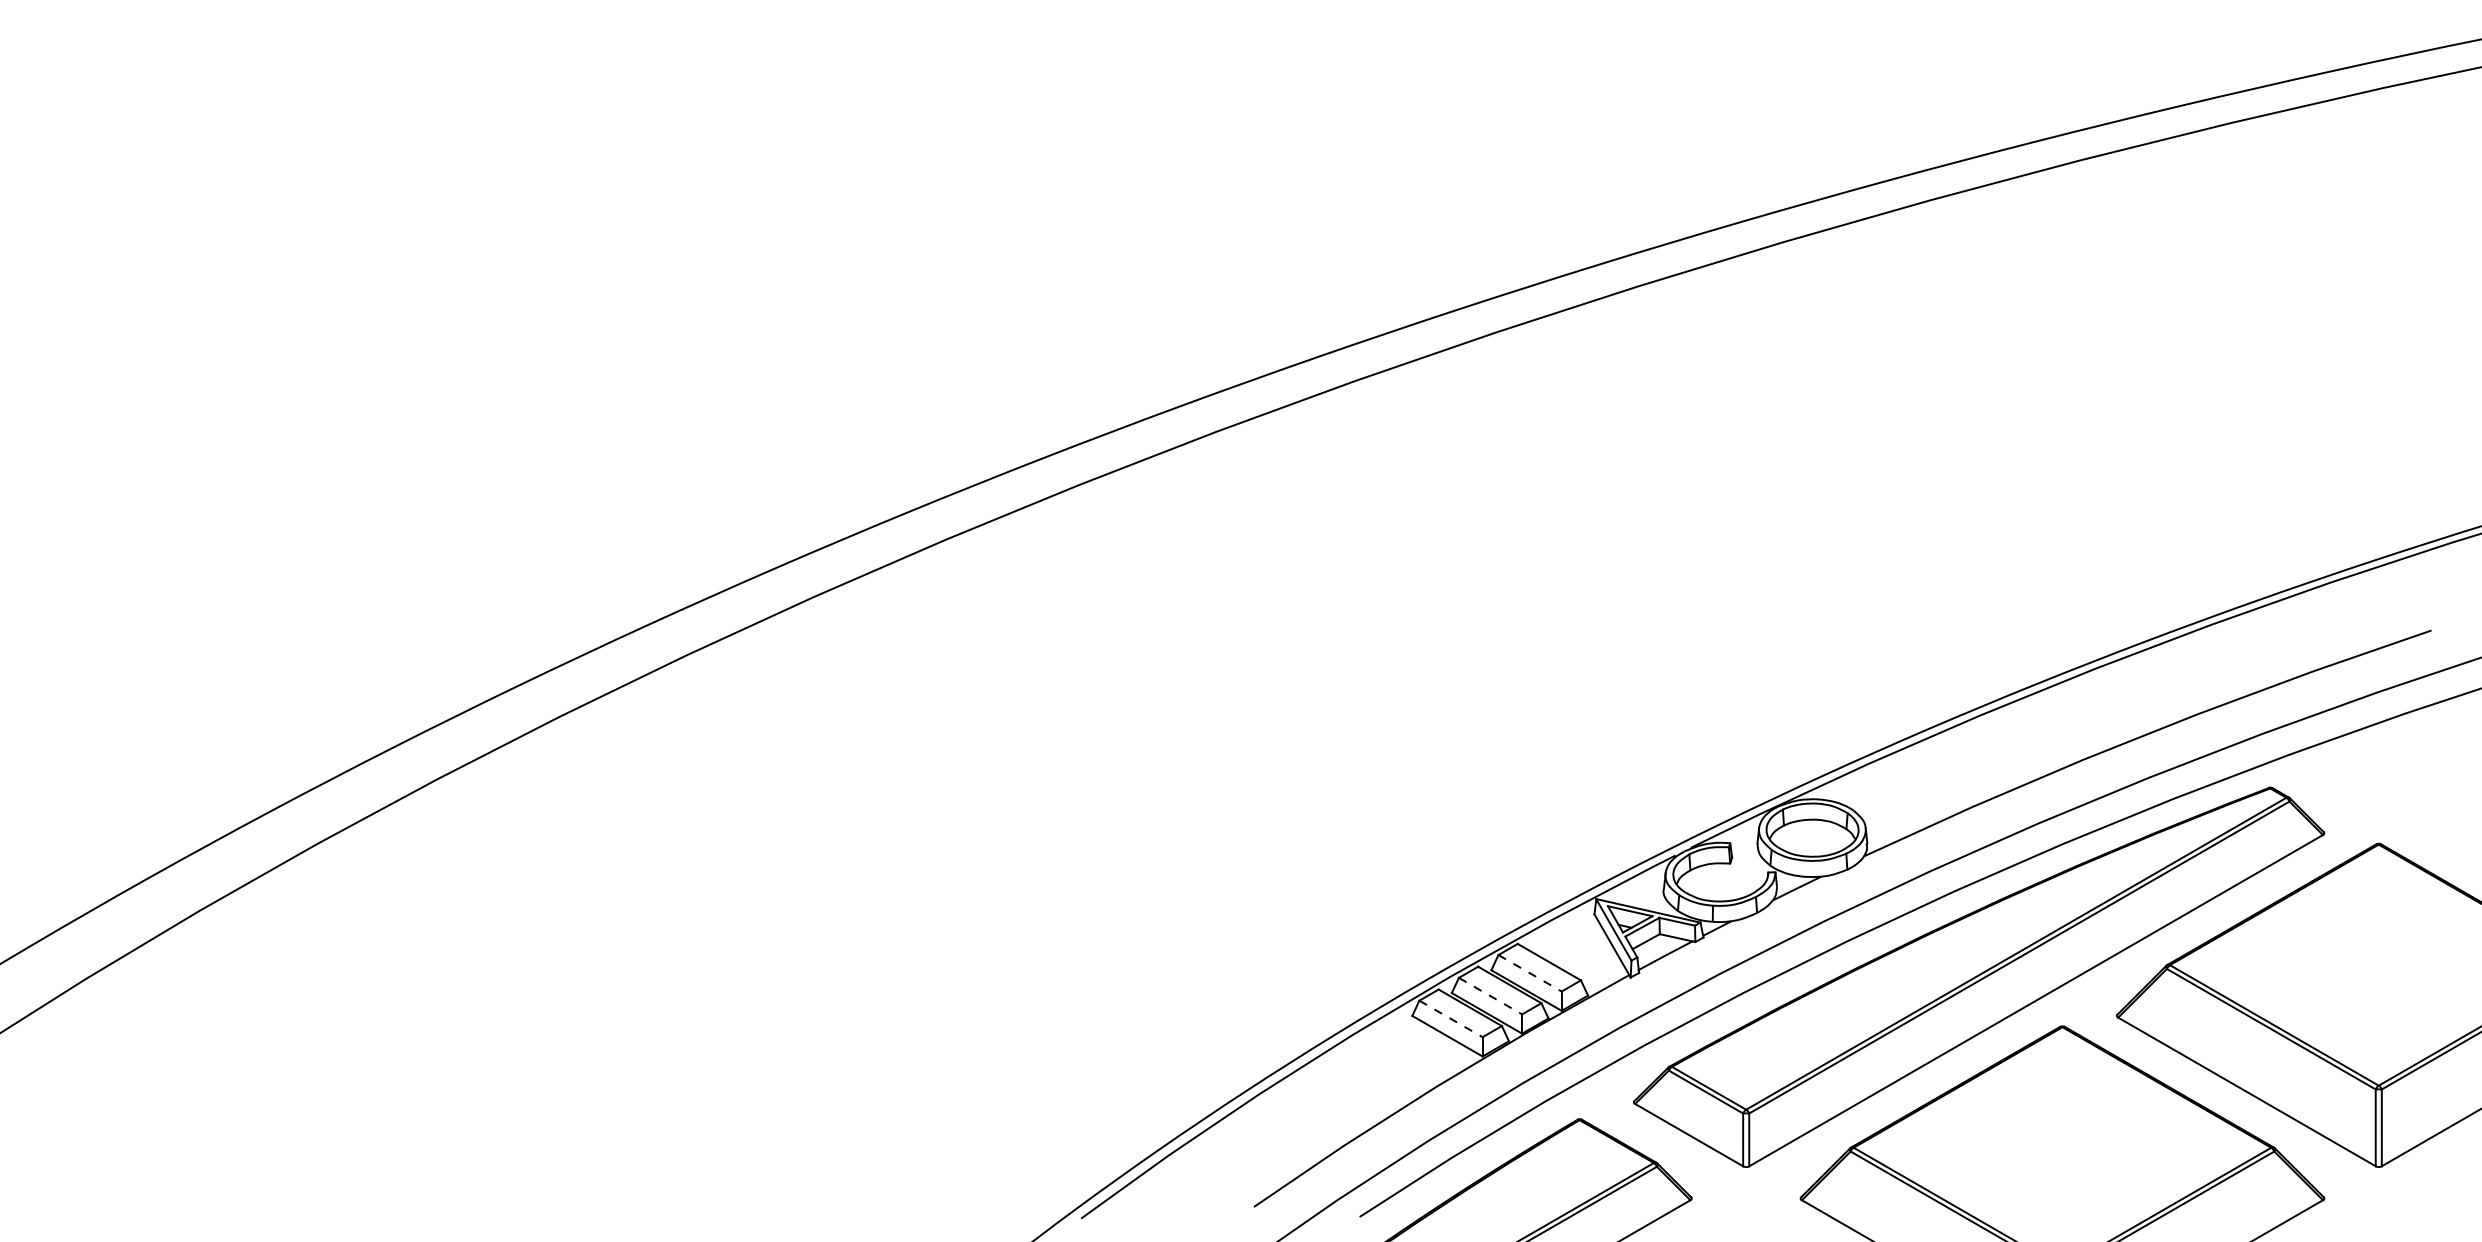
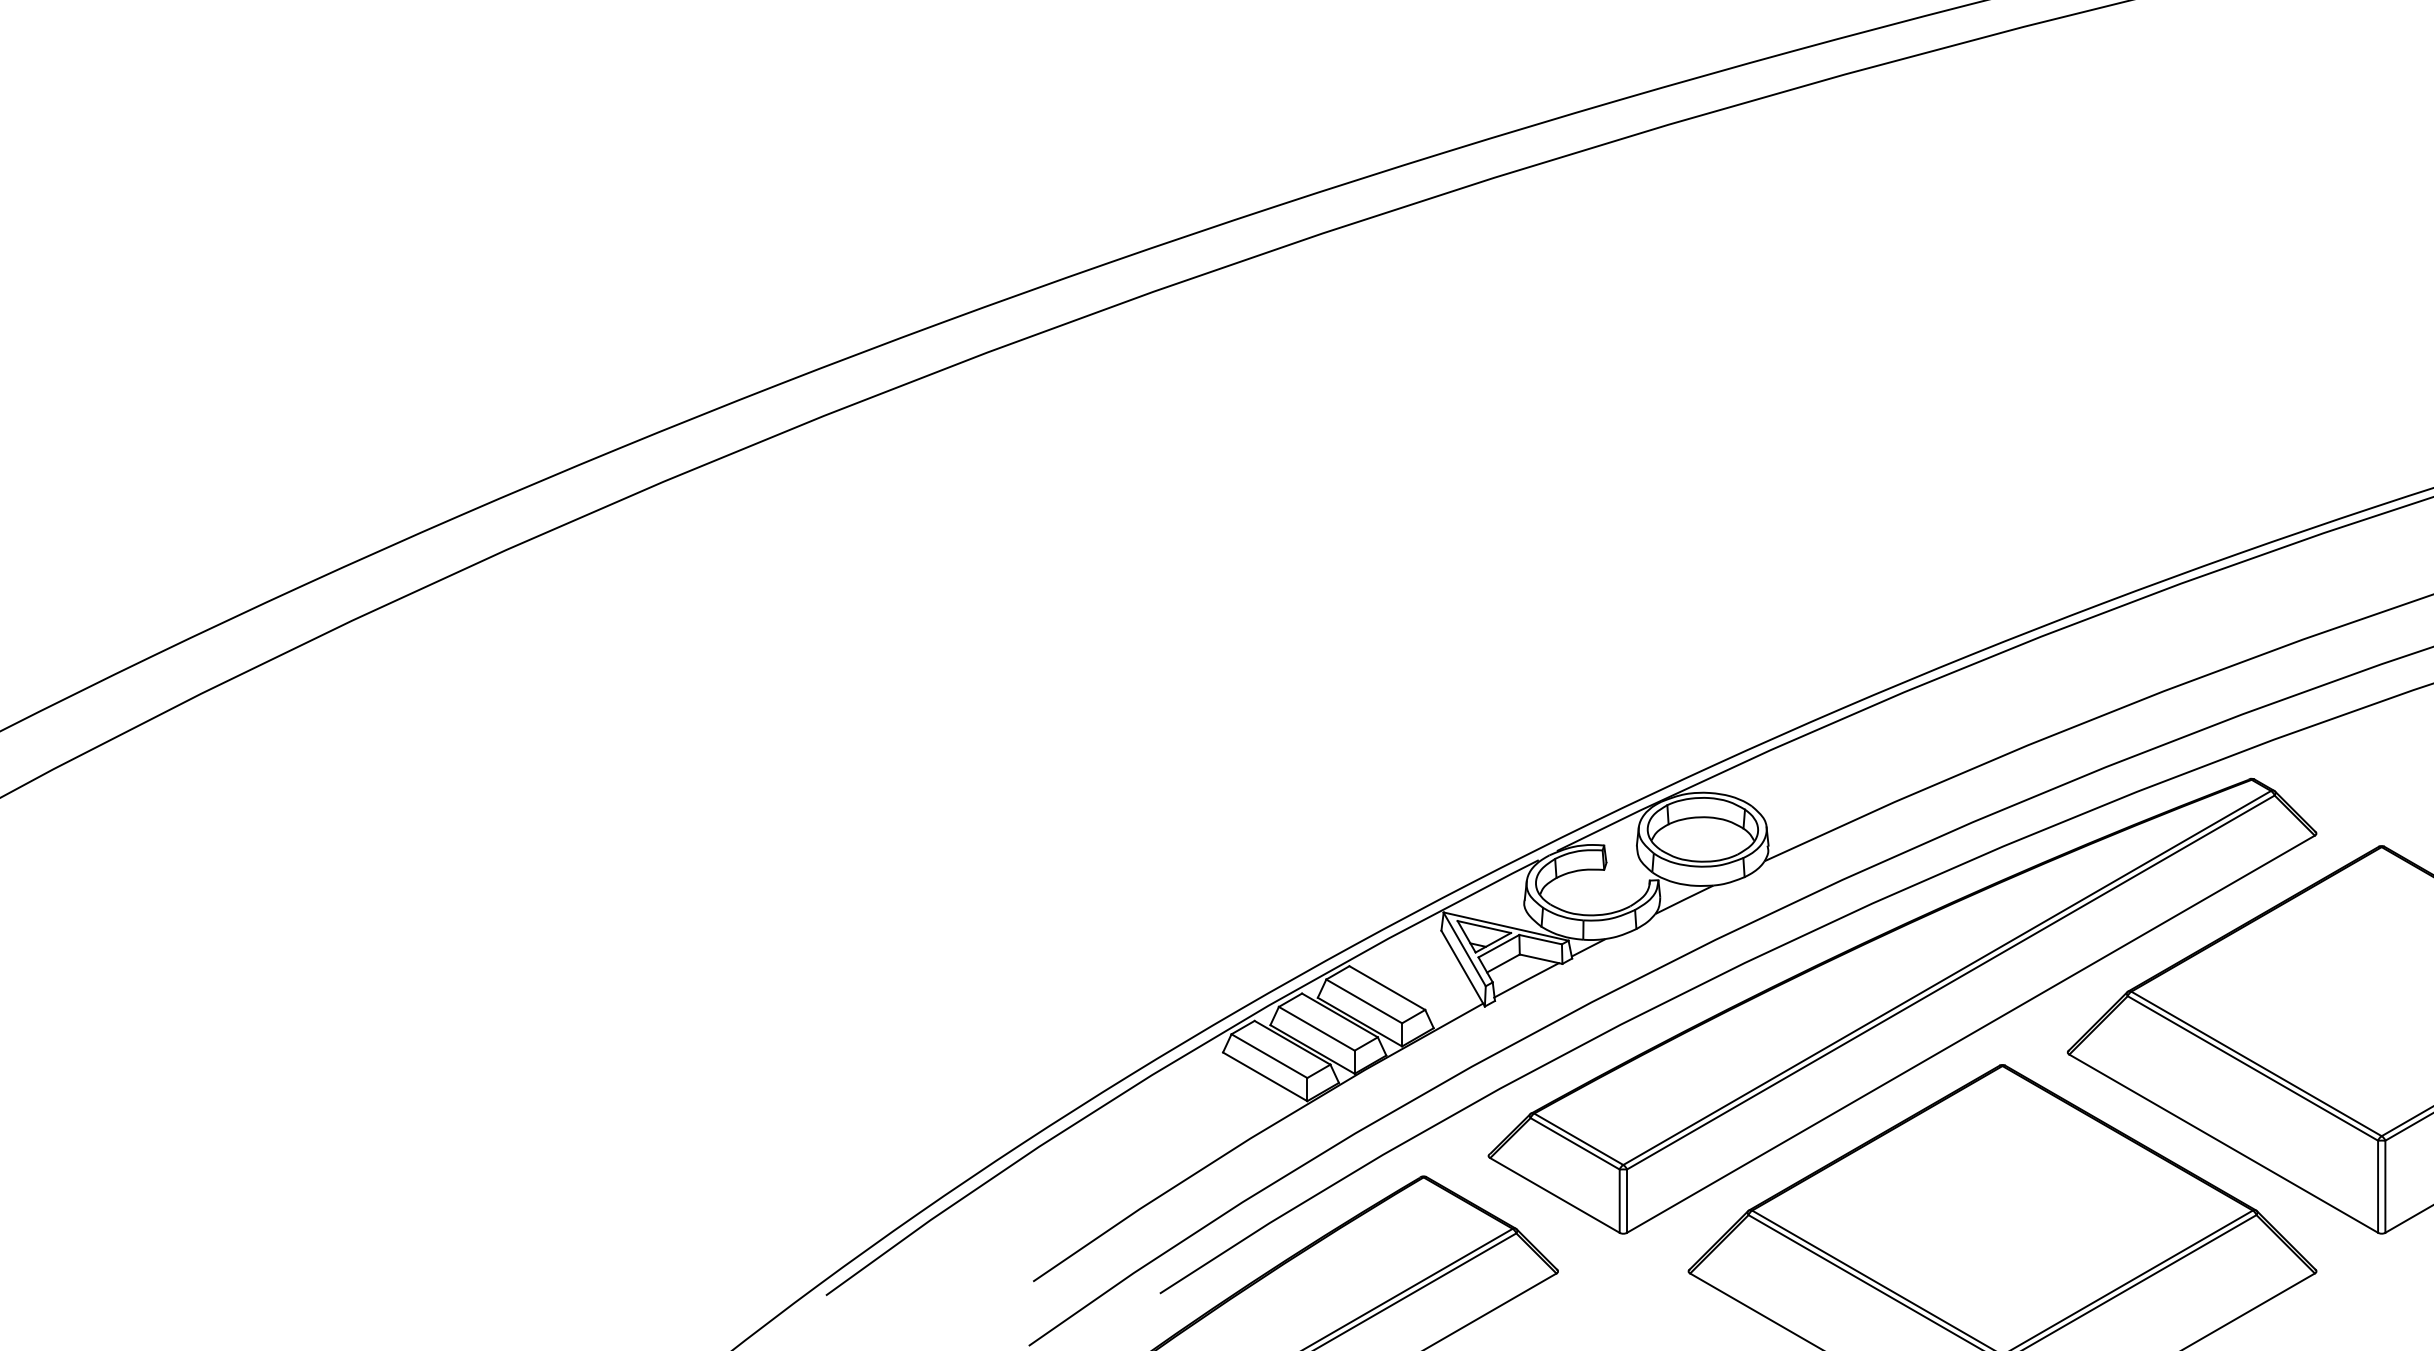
line: (1530, 973) -> (1364, 1001), dashed -> solid
line: (1490, 996) -> (1316, 1029), dashed -> solid
line: (1451, 1018) -> (1270, 1055), dashed -> solid

